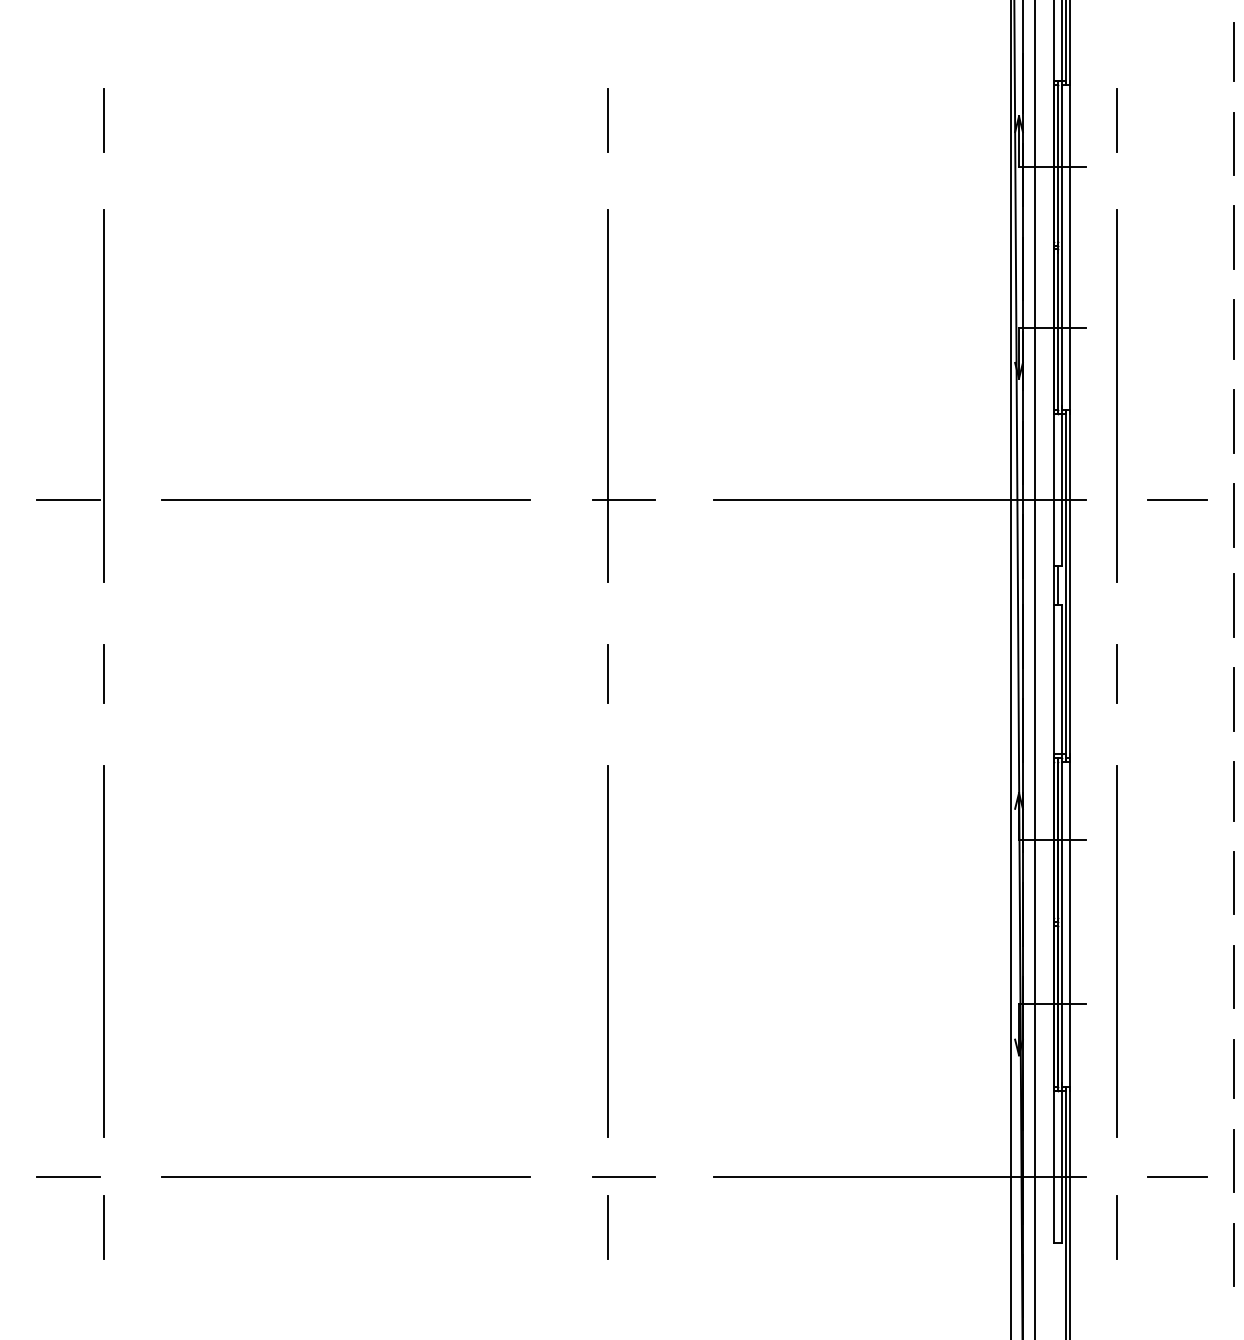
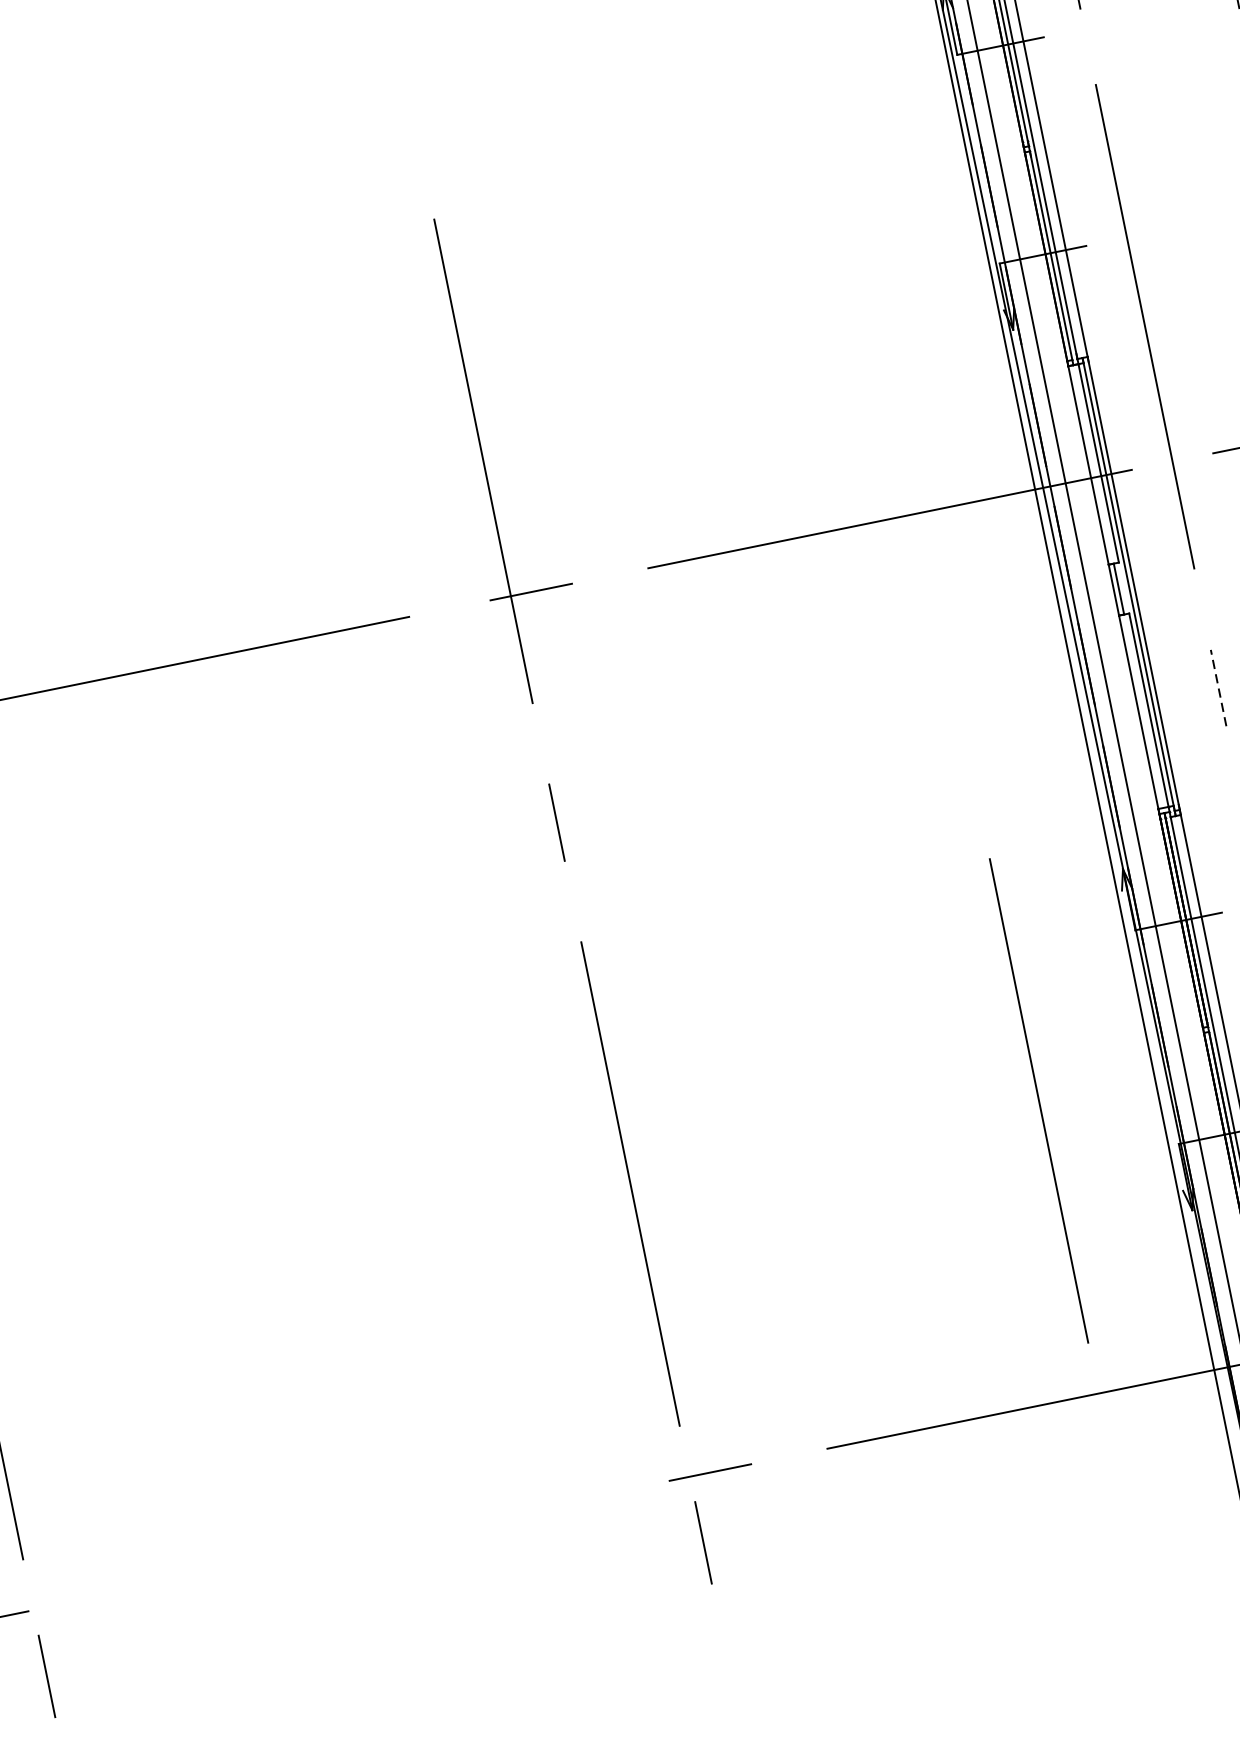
line: (607, 120) -> (409, 102), removed
line: (1116, 673) -> (1218, 687), solid -> dashed
line: (921, 951) -> (1037, 1100), added
line: (346, 1176) -> (349, 1545), removed

